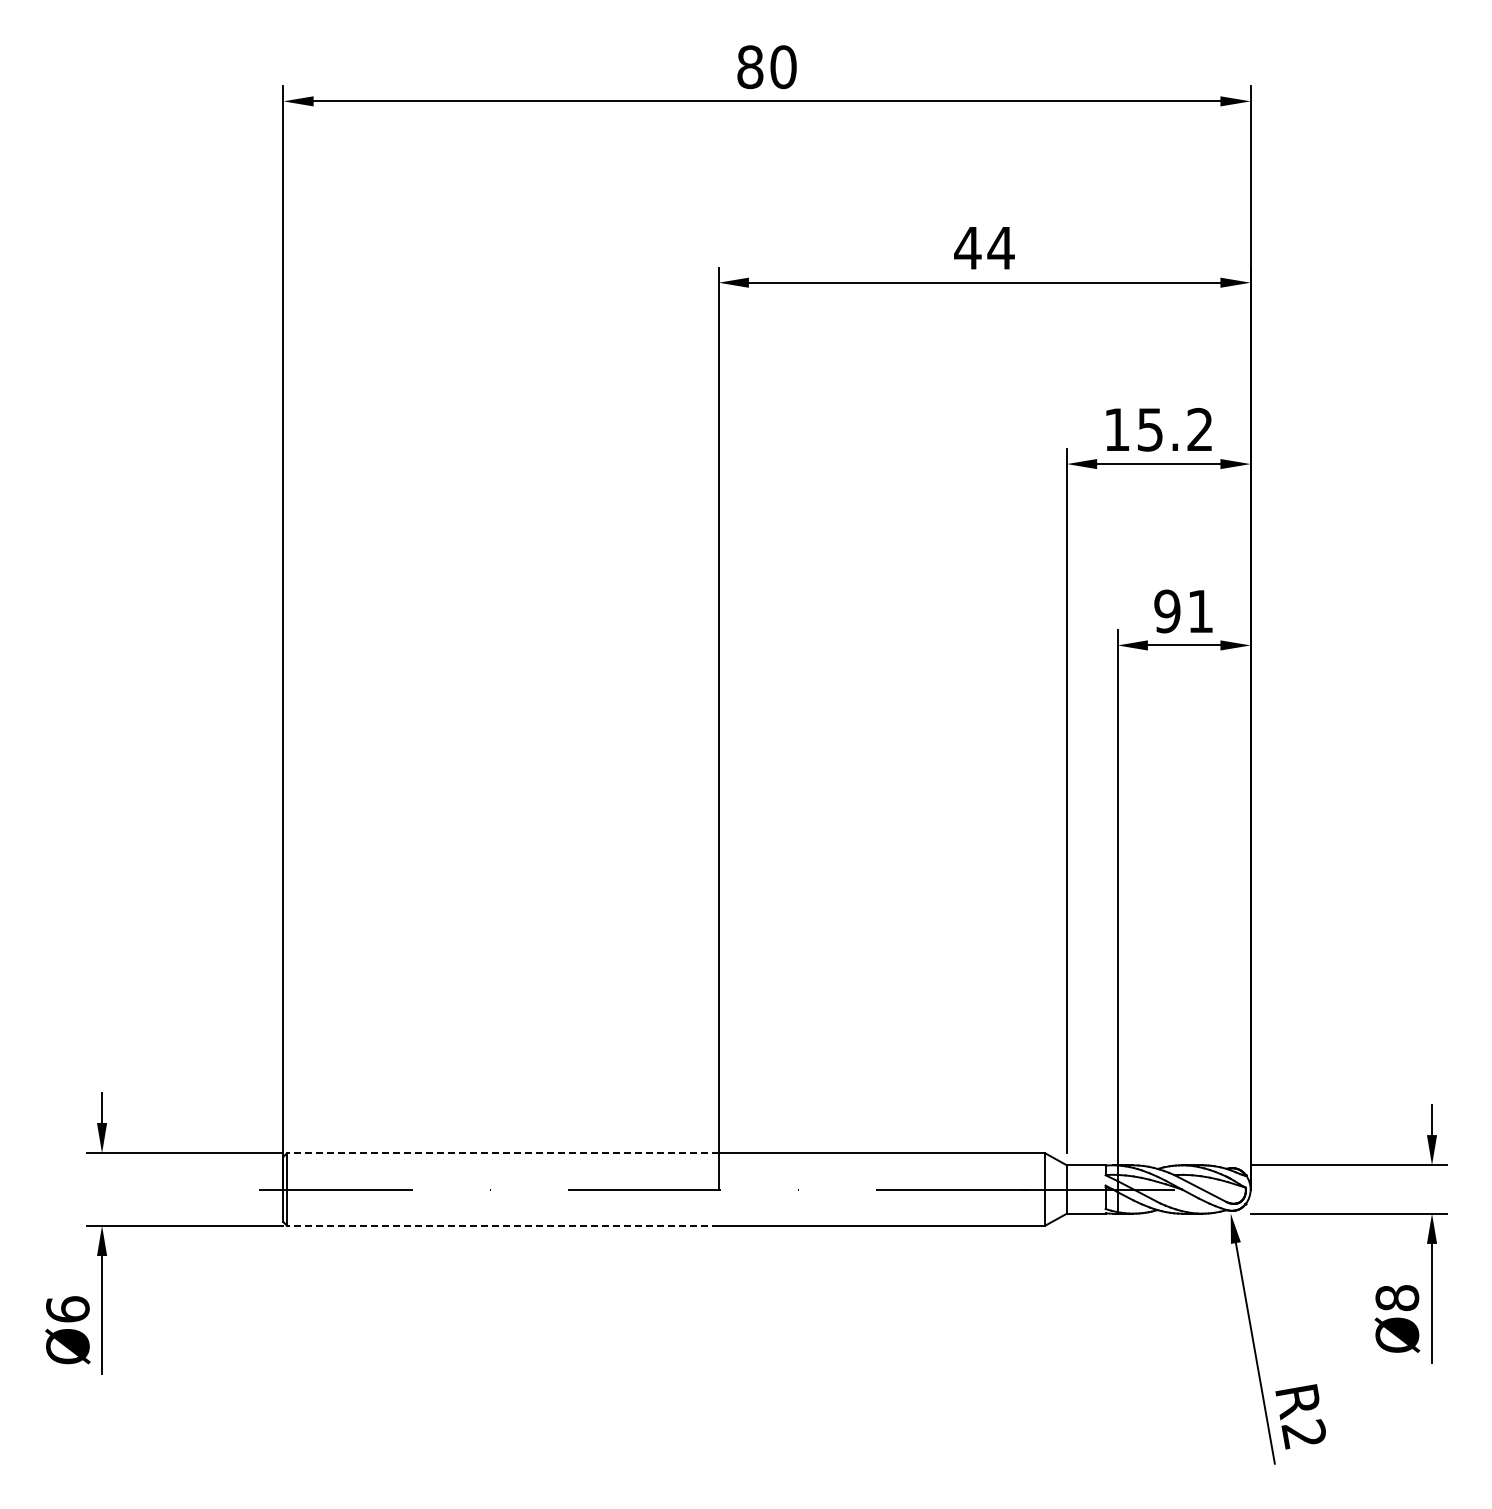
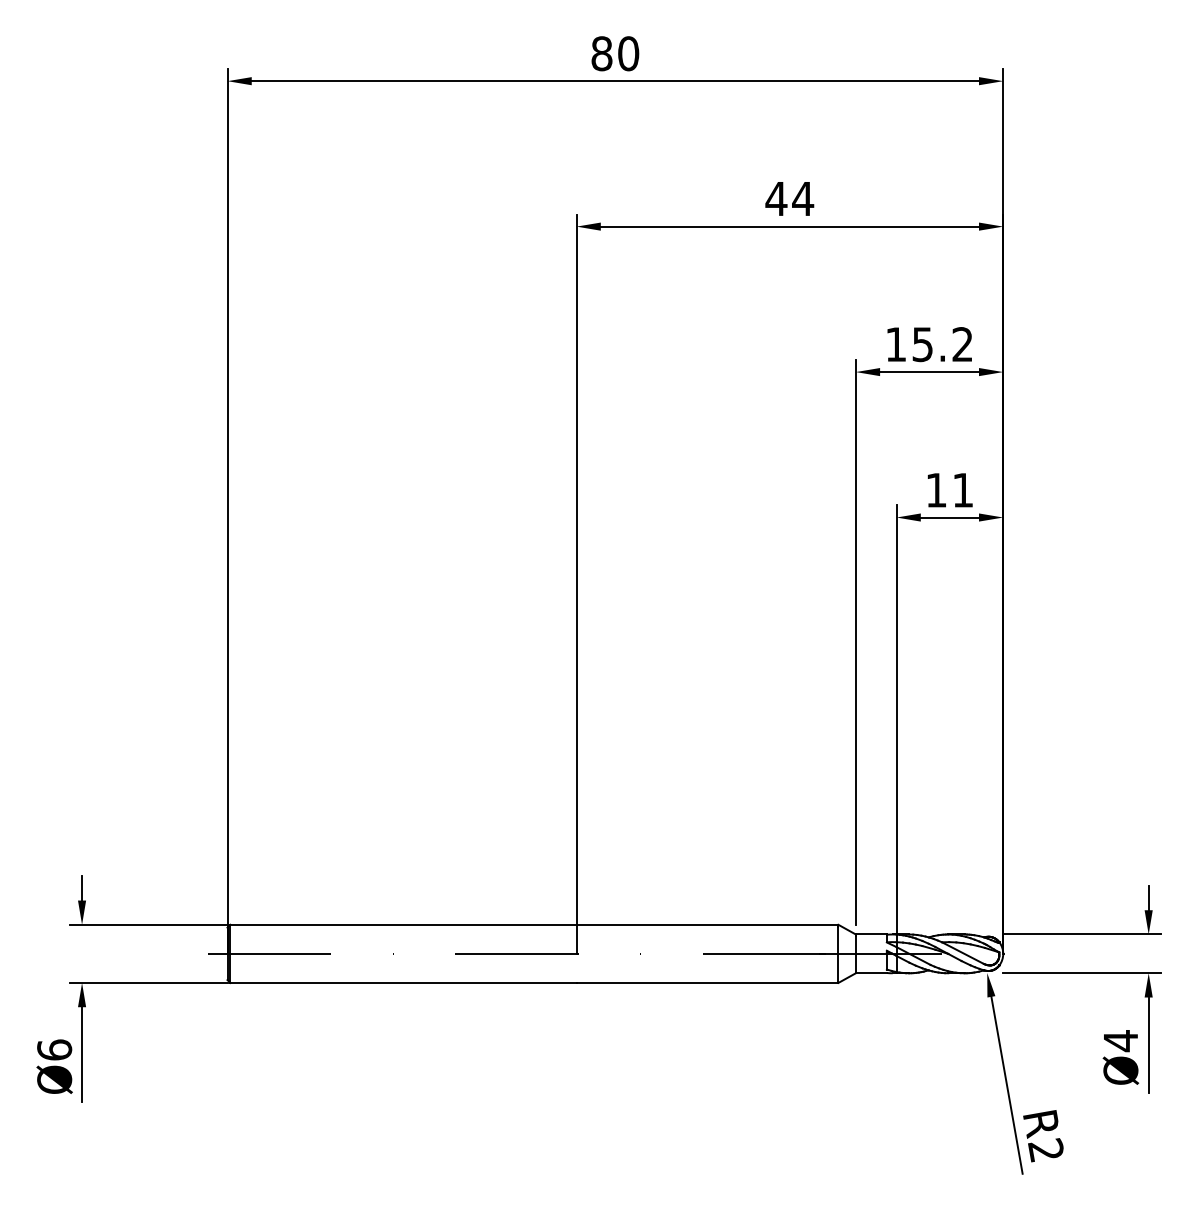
text: (1167, 611) -> (936, 490), 91 -> 11
line: (502, 1153) -> (403, 924), dashed -> solid
line: (502, 1225) -> (403, 982), dashed -> solid
text: (1397, 1298) -> (1121, 1041), Ø8 -> Ø4

